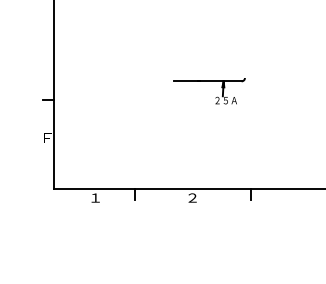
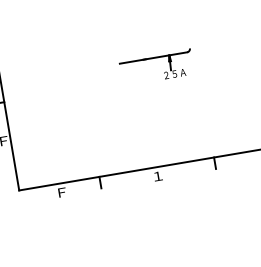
text: (95, 197) -> (61, 192), １ -> Ｆ
text: (192, 197) -> (157, 175), ２ -> １

